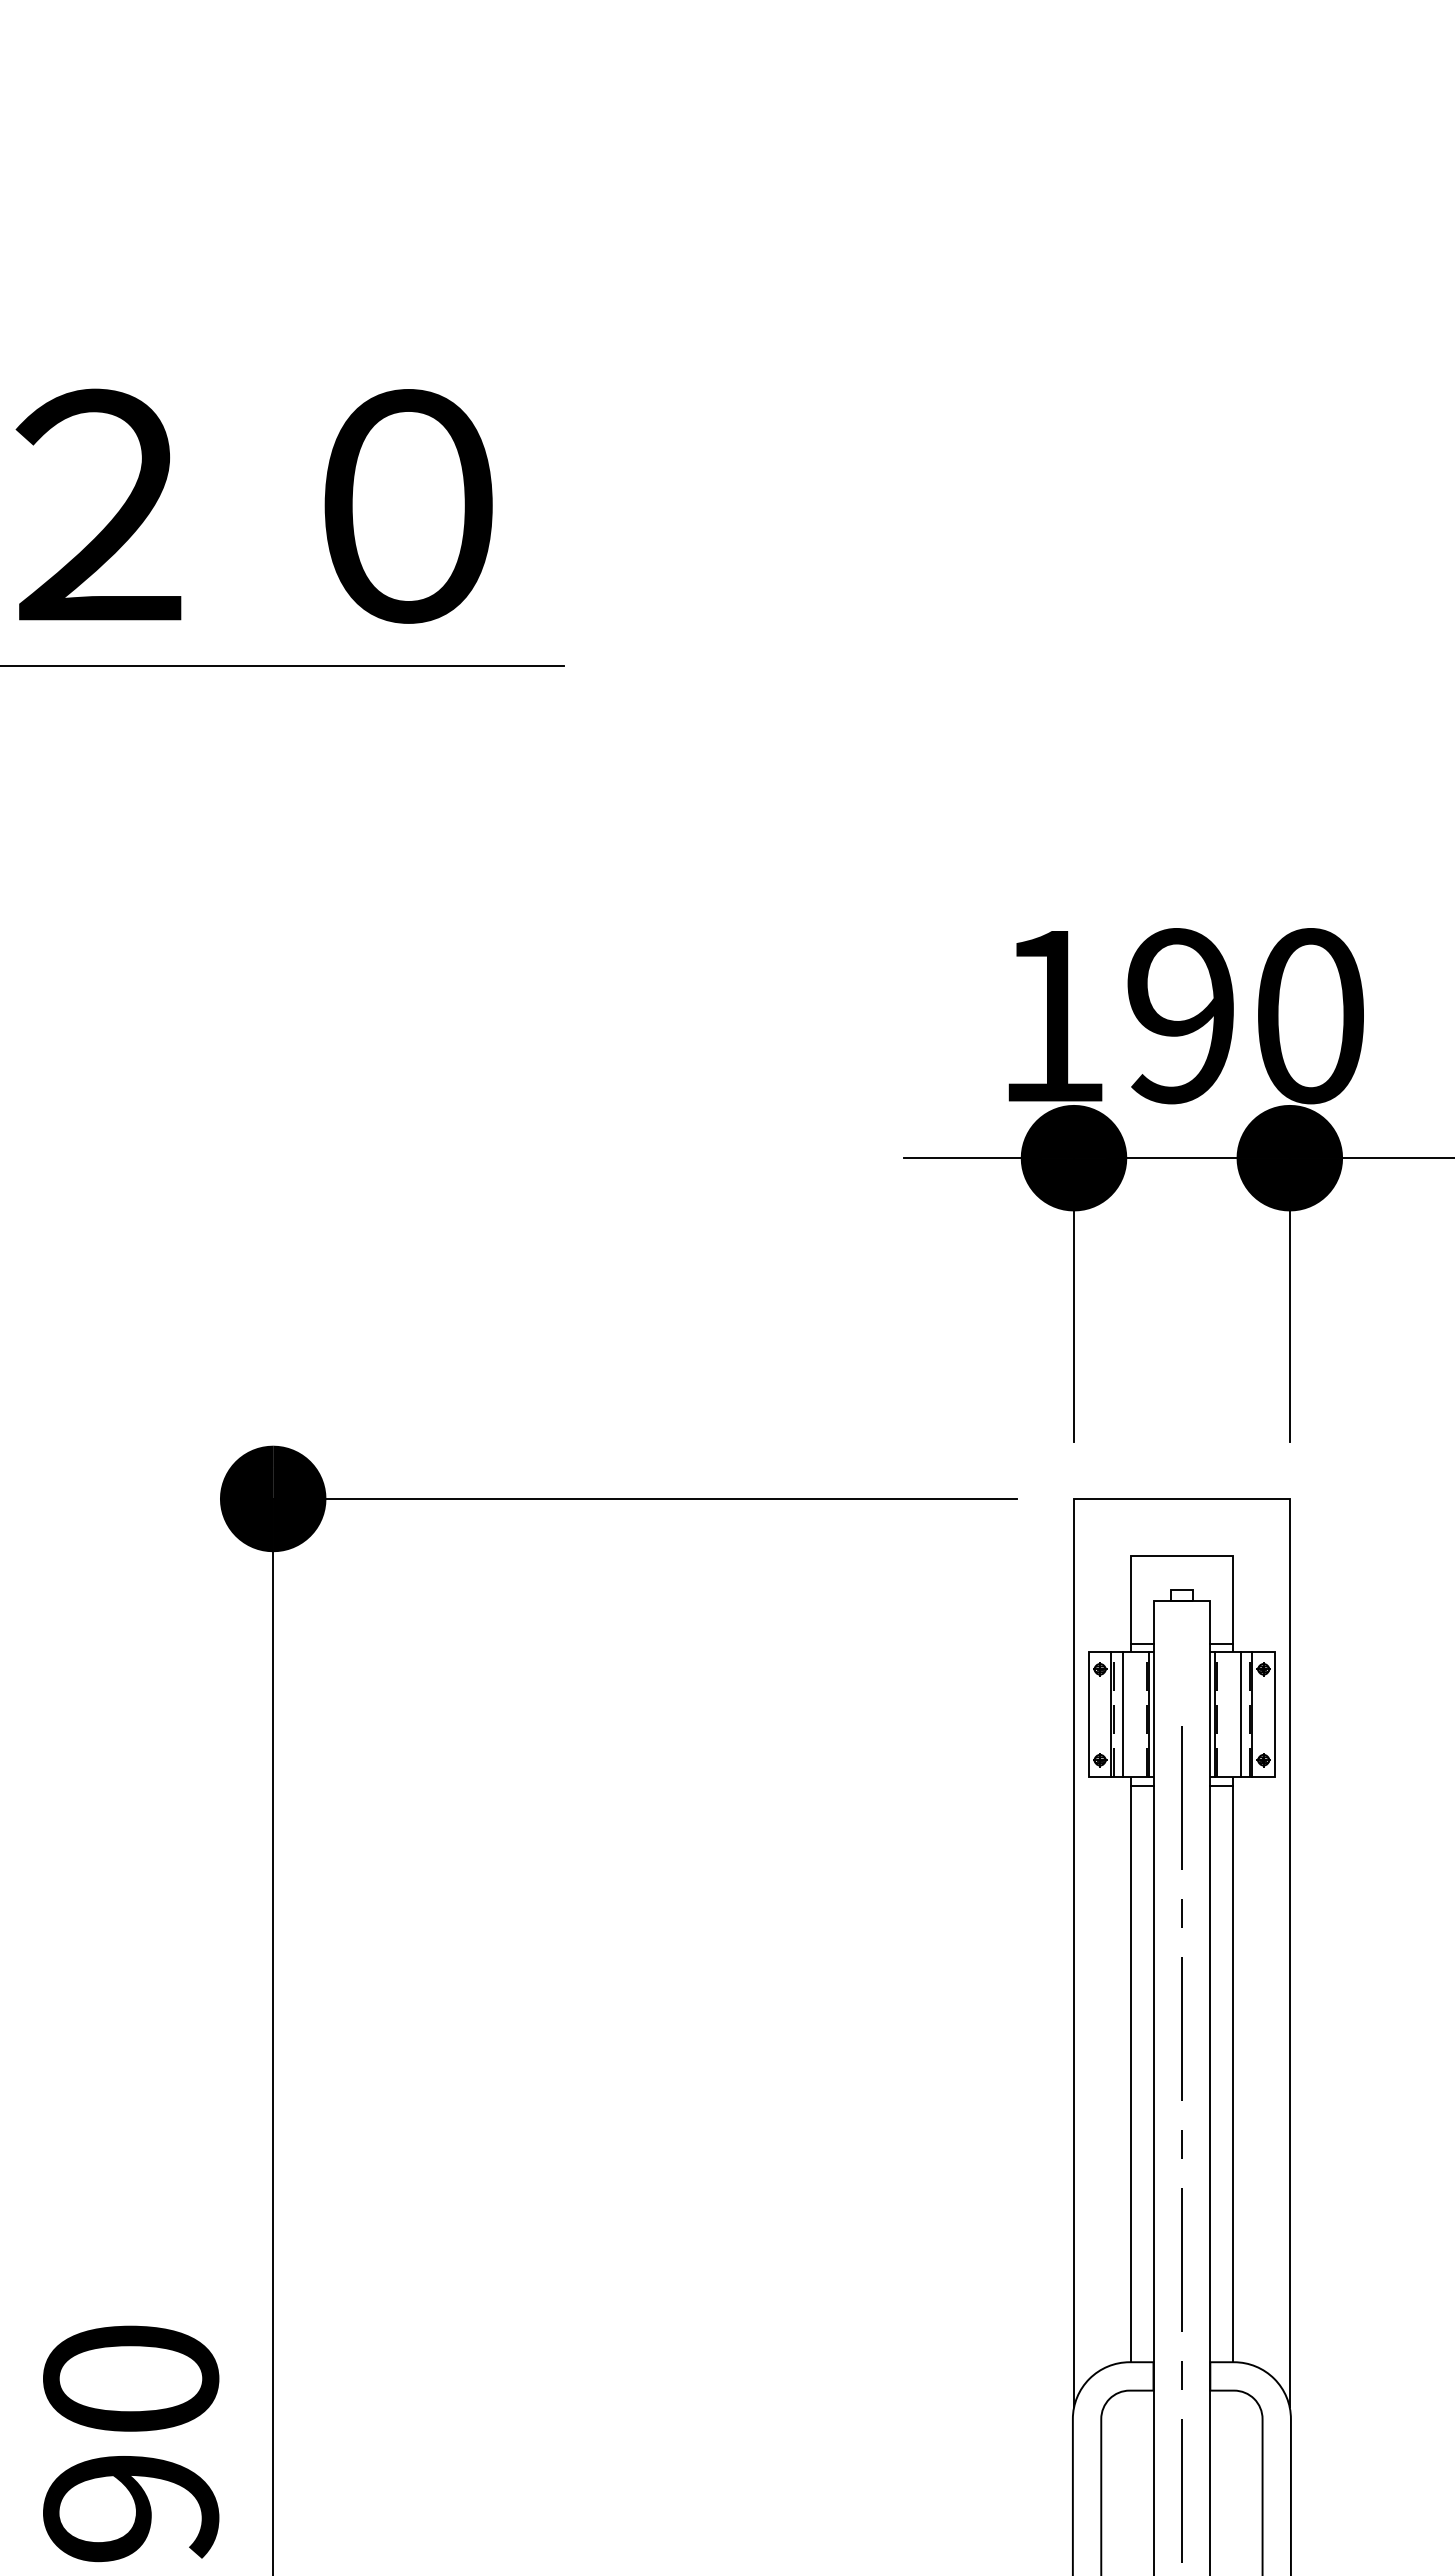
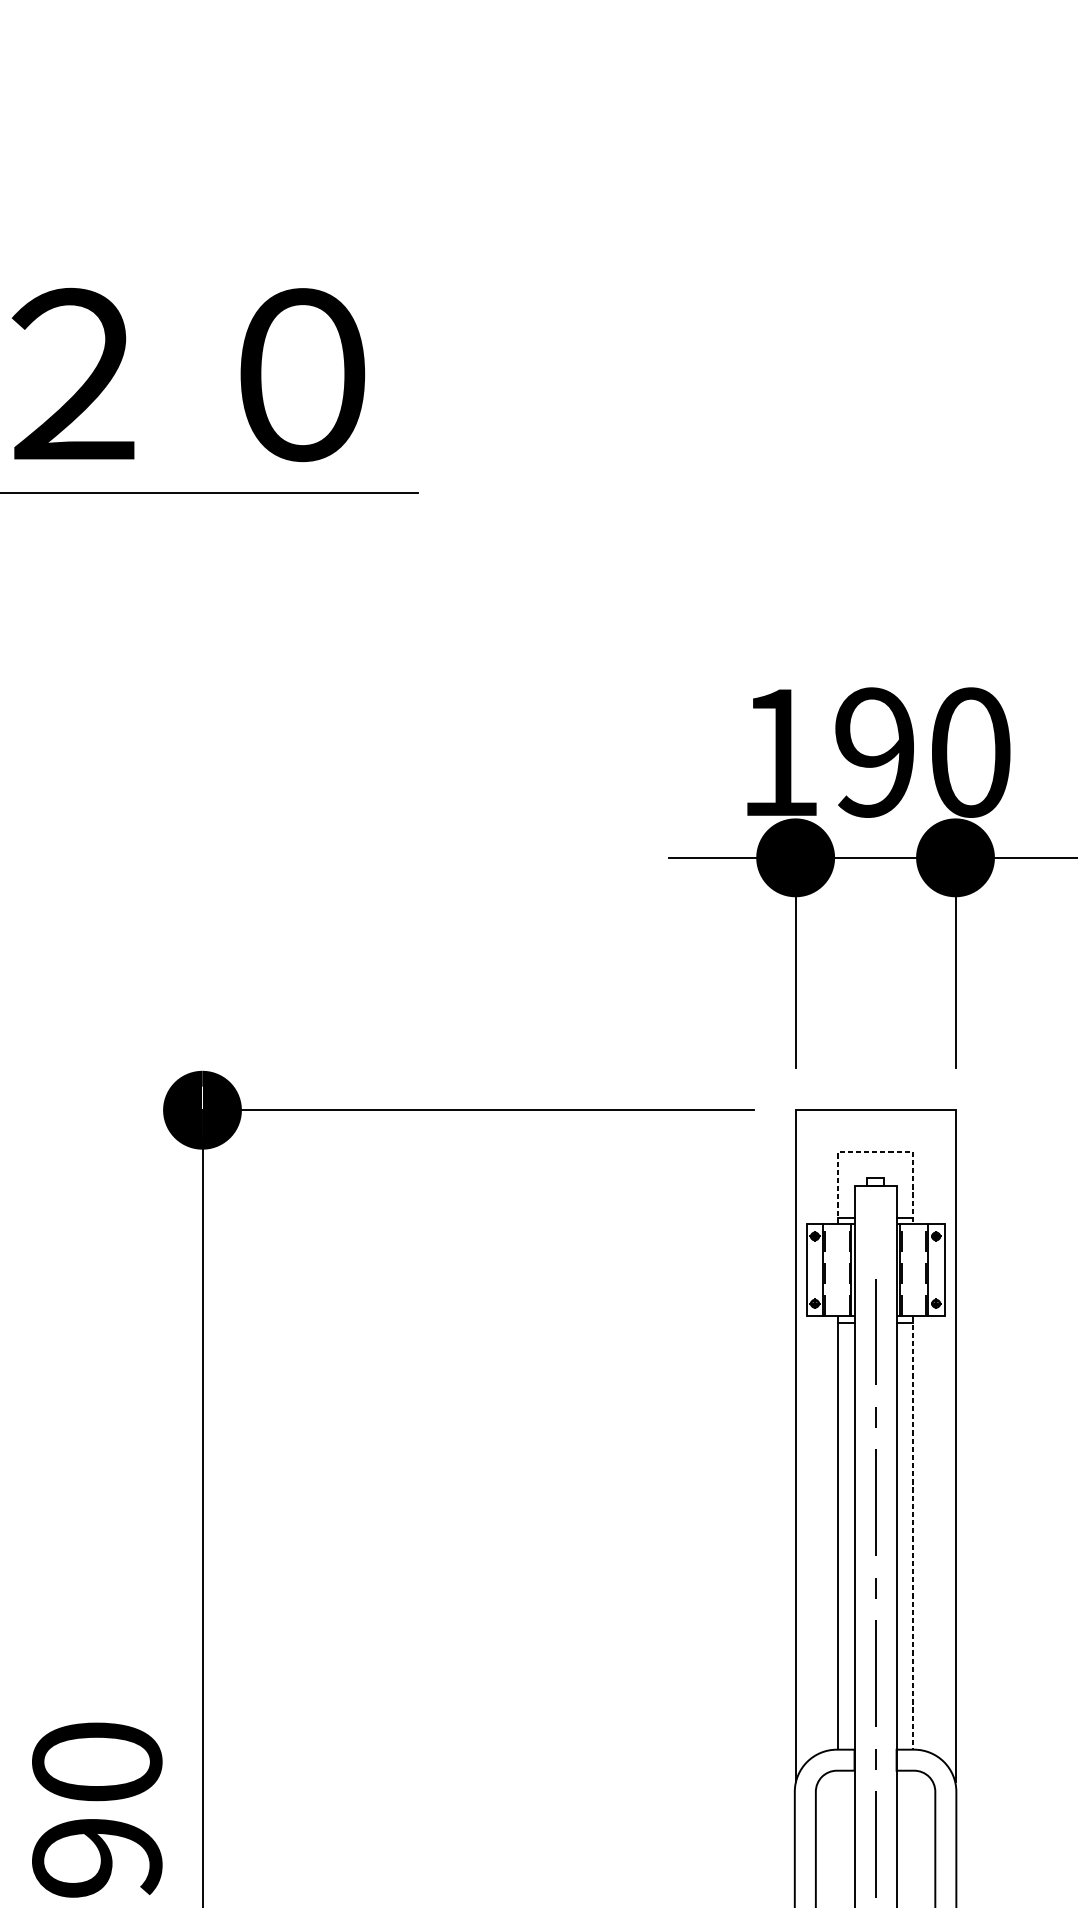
line: (1182, 1555) -> (876, 1152), solid -> dashed
line: (1122, 1714) -> (831, 1269), removed
line: (1240, 1714) -> (918, 1269), removed
line: (1233, 2070) -> (913, 1533), solid -> dashed

